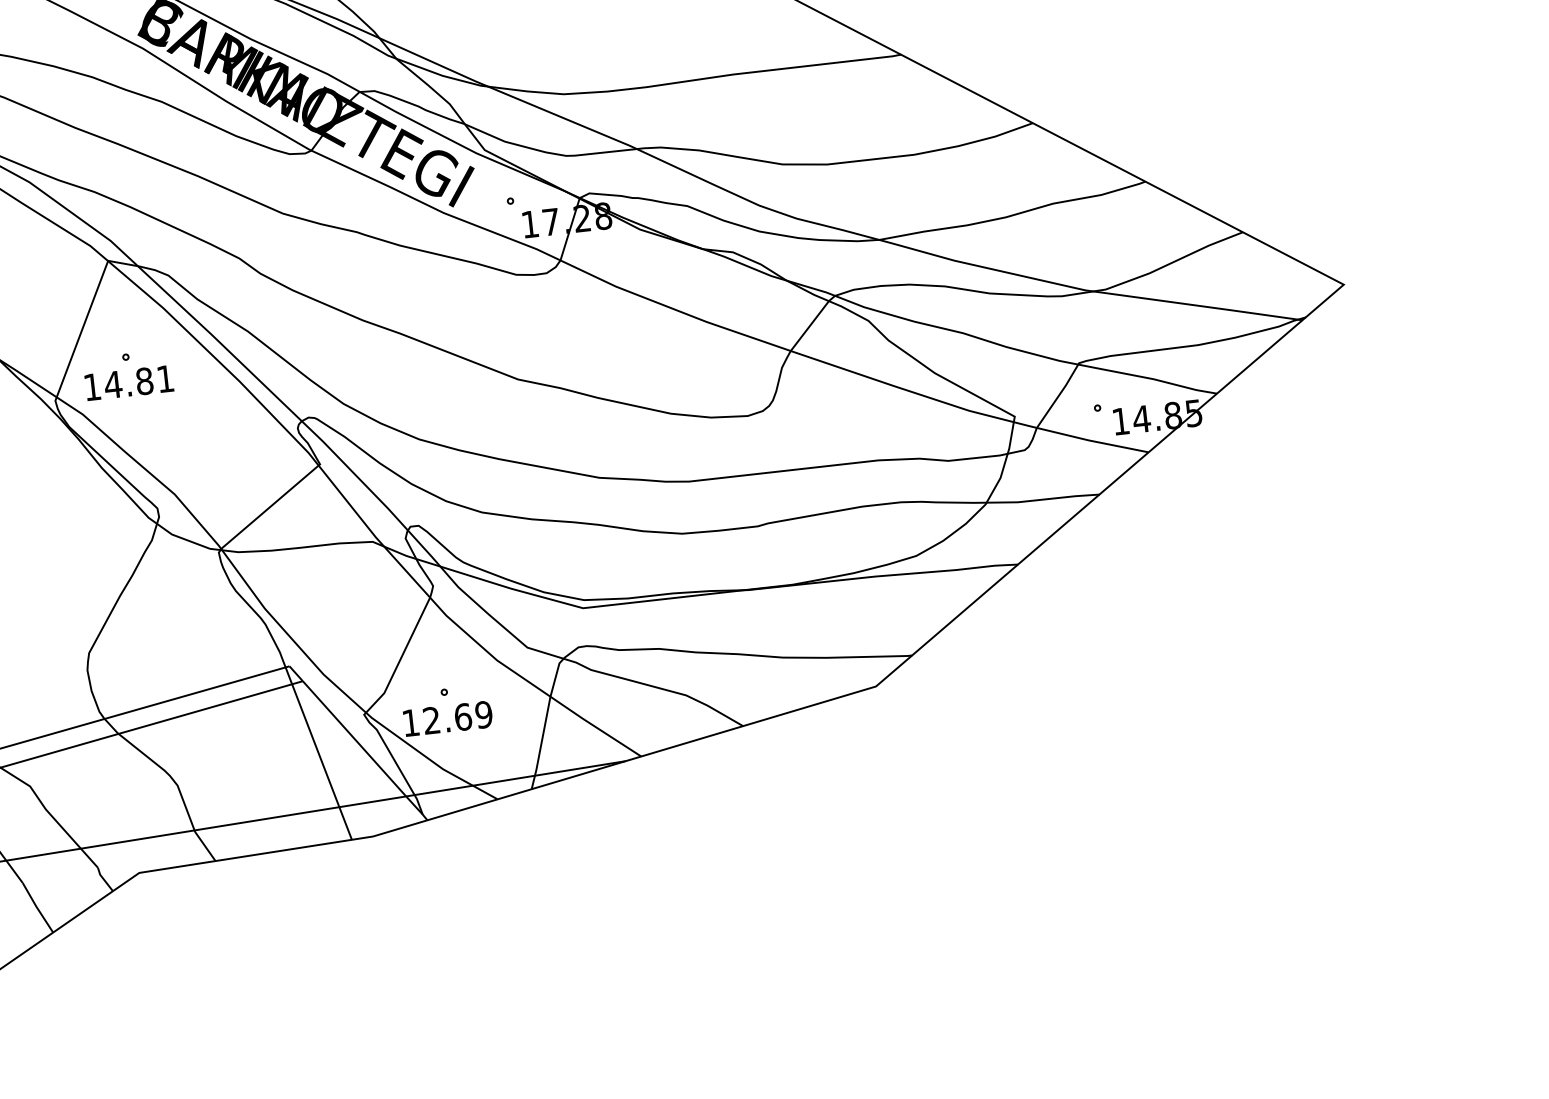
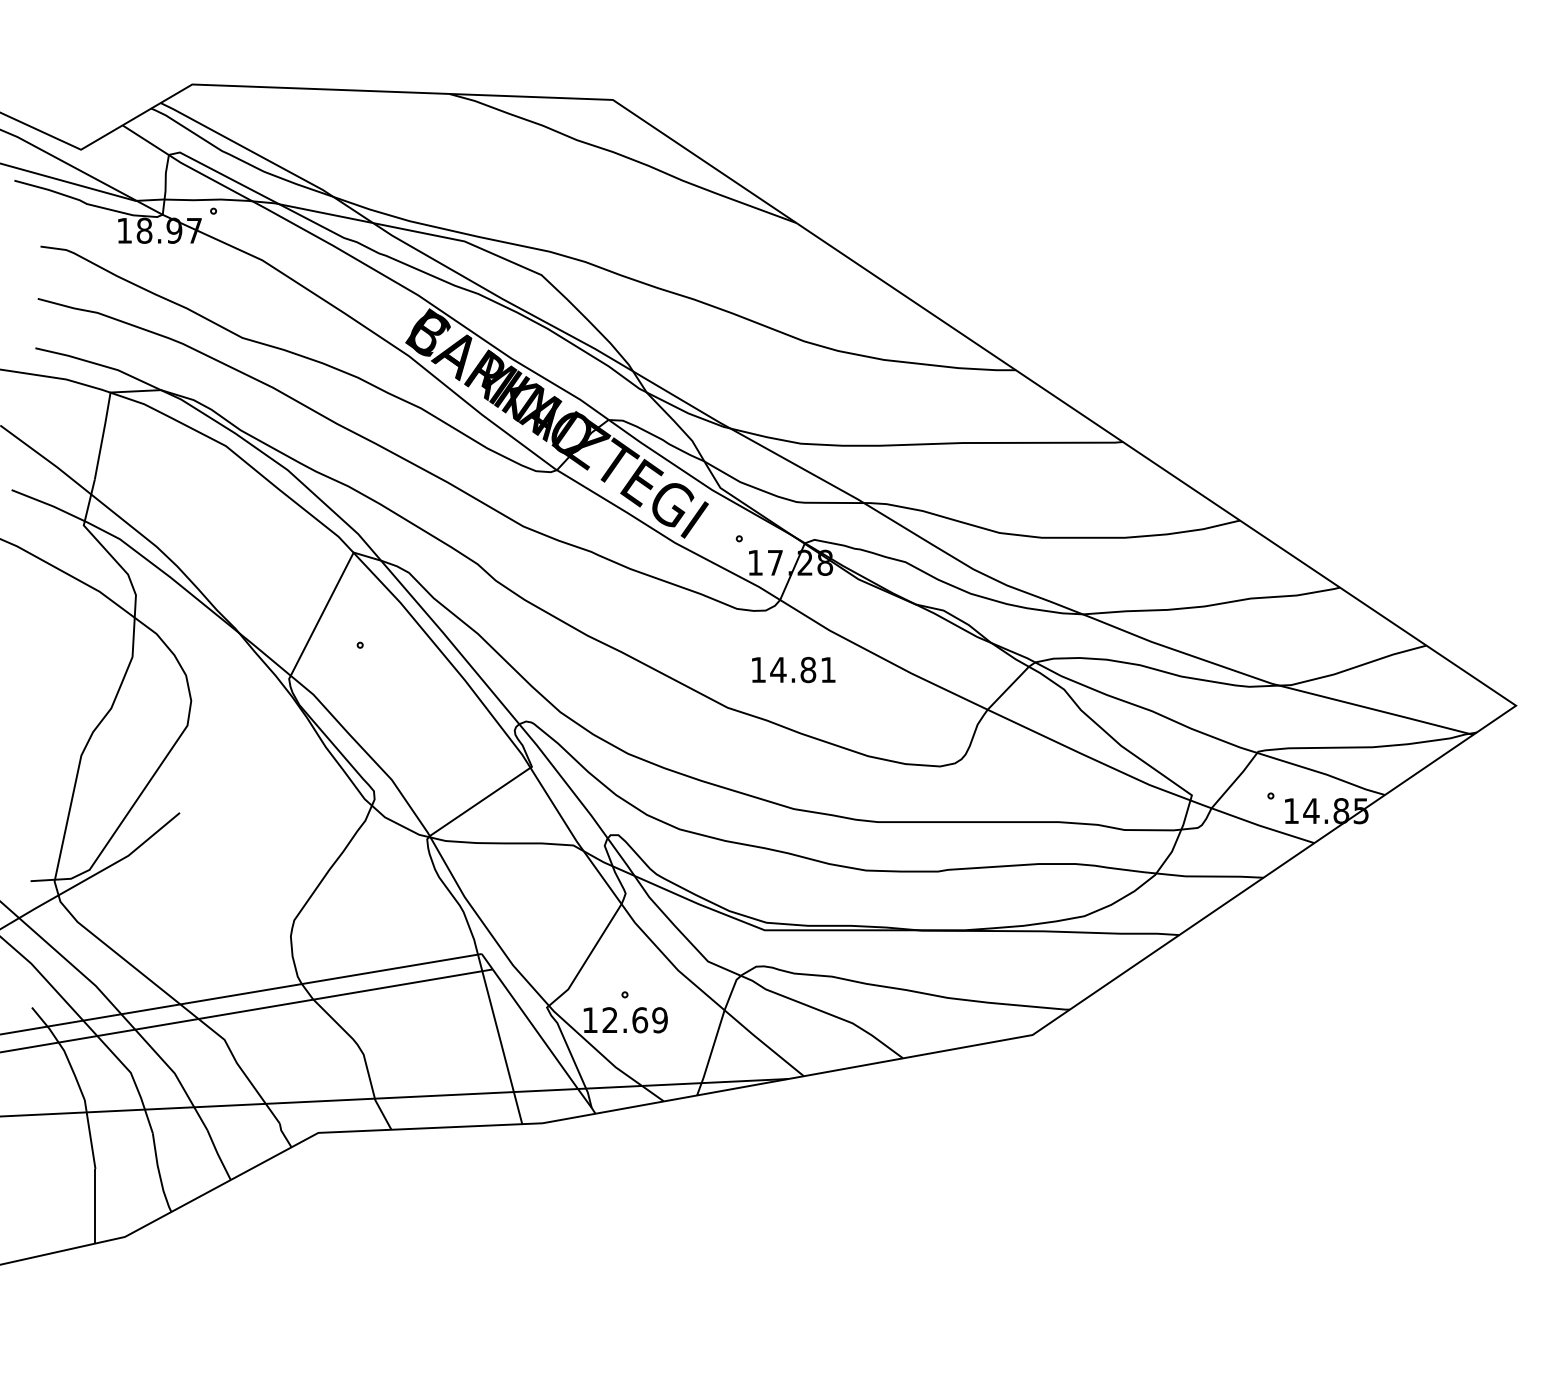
text: (129, 382) -> (793, 669), moved

